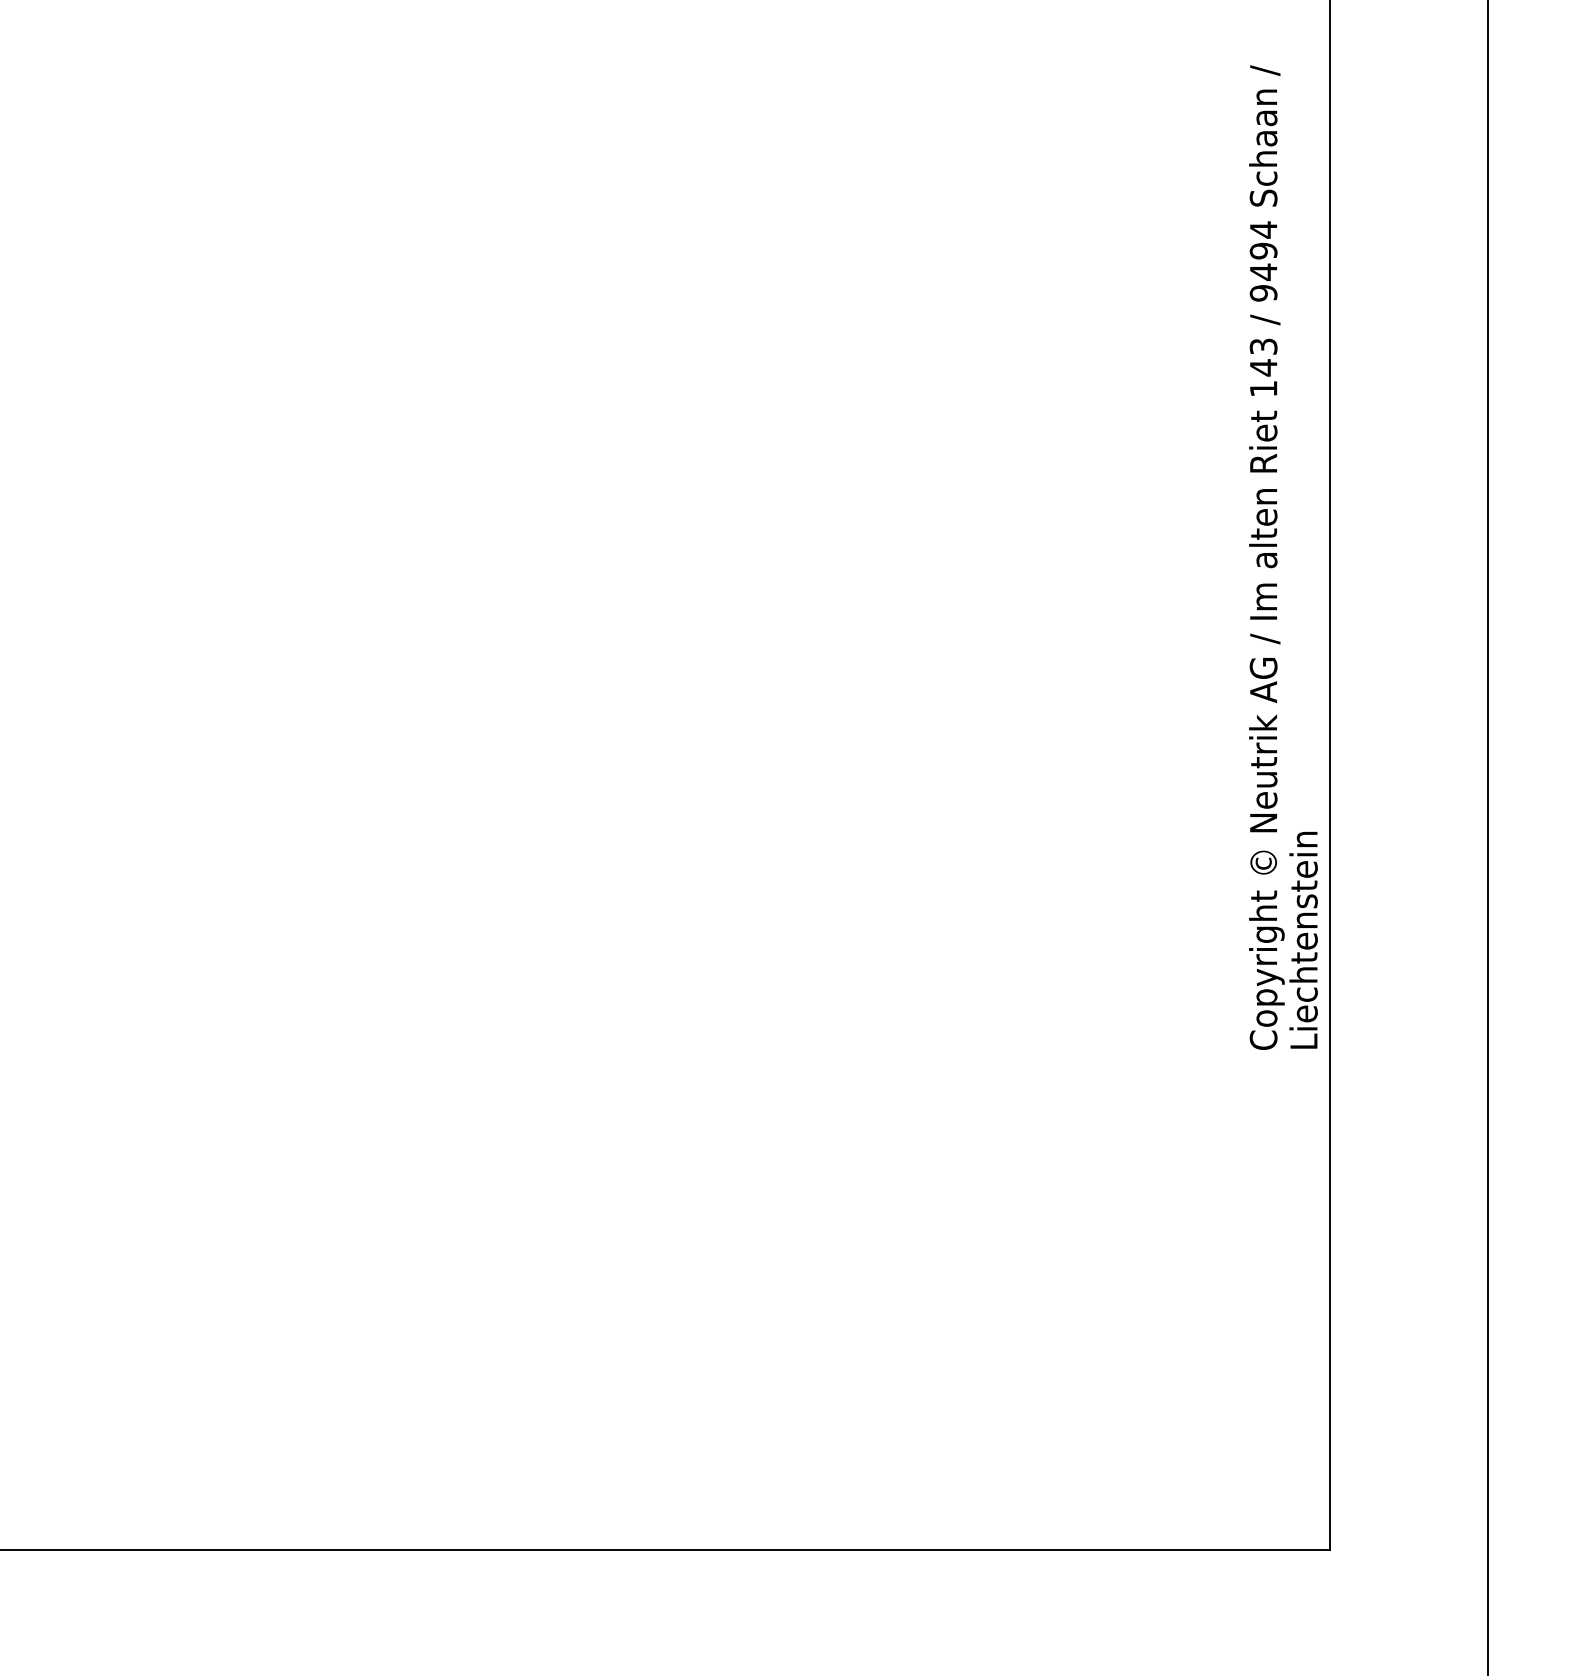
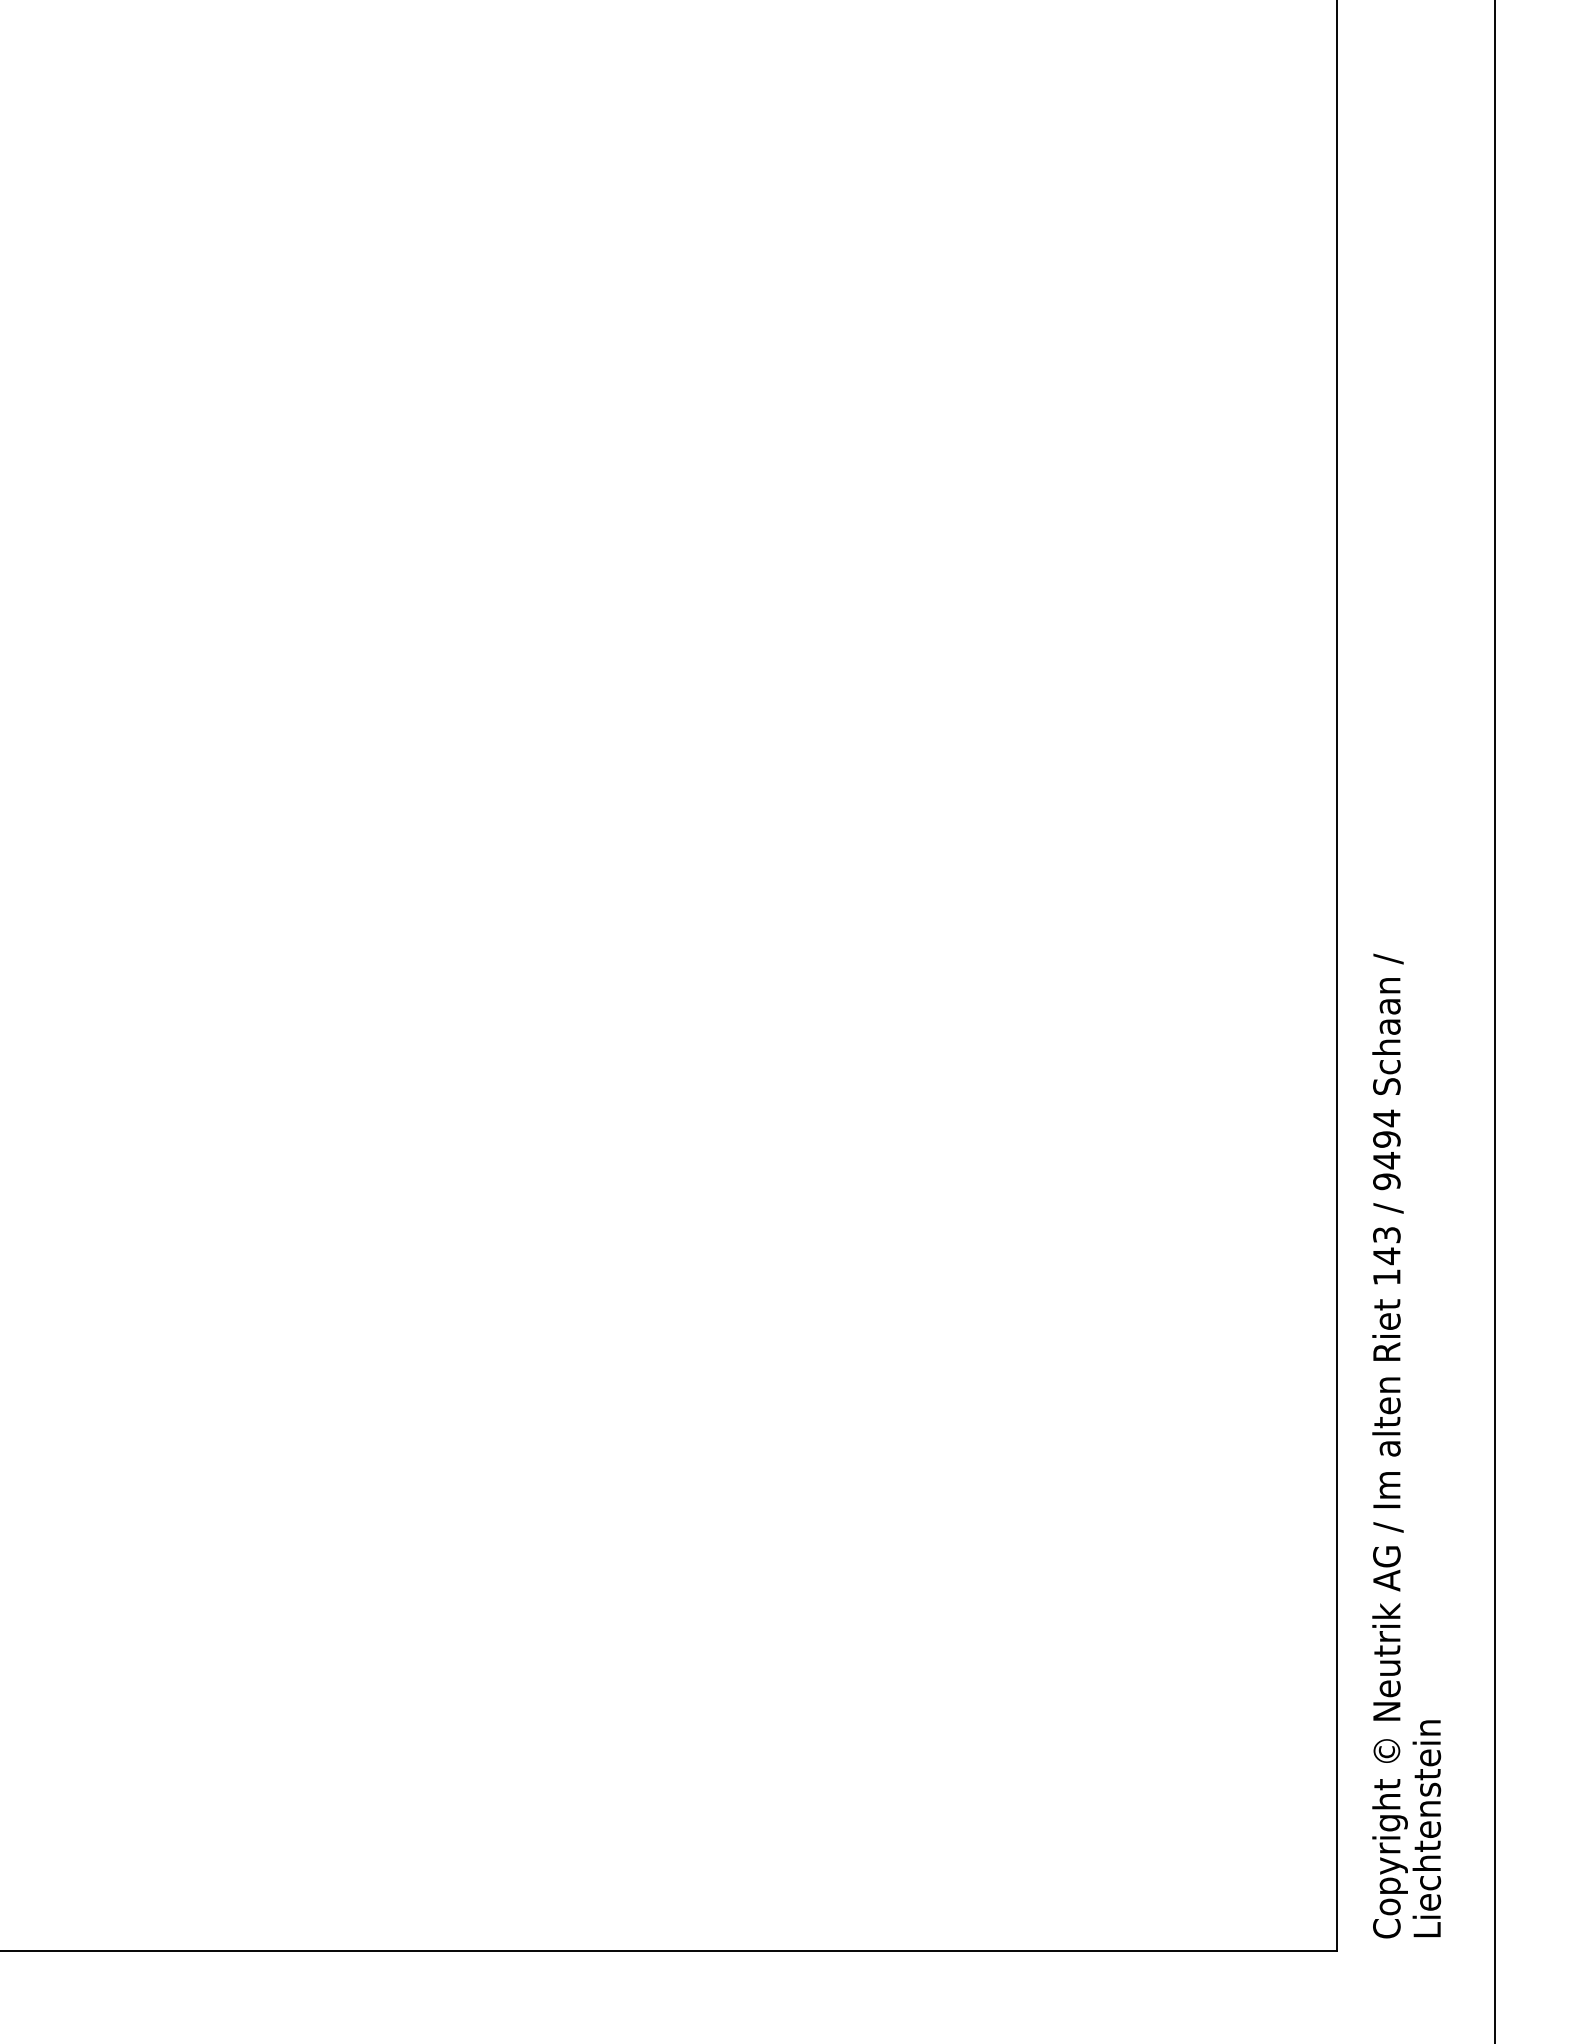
text: (1283, 557) -> (1406, 1445), moved

